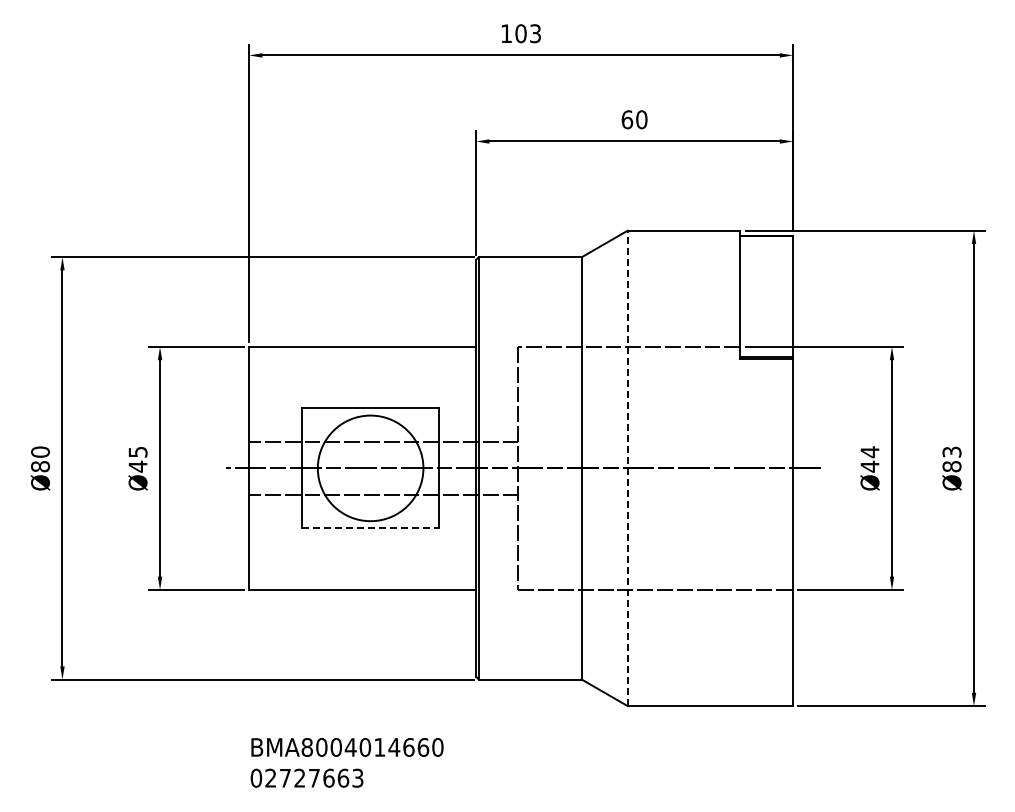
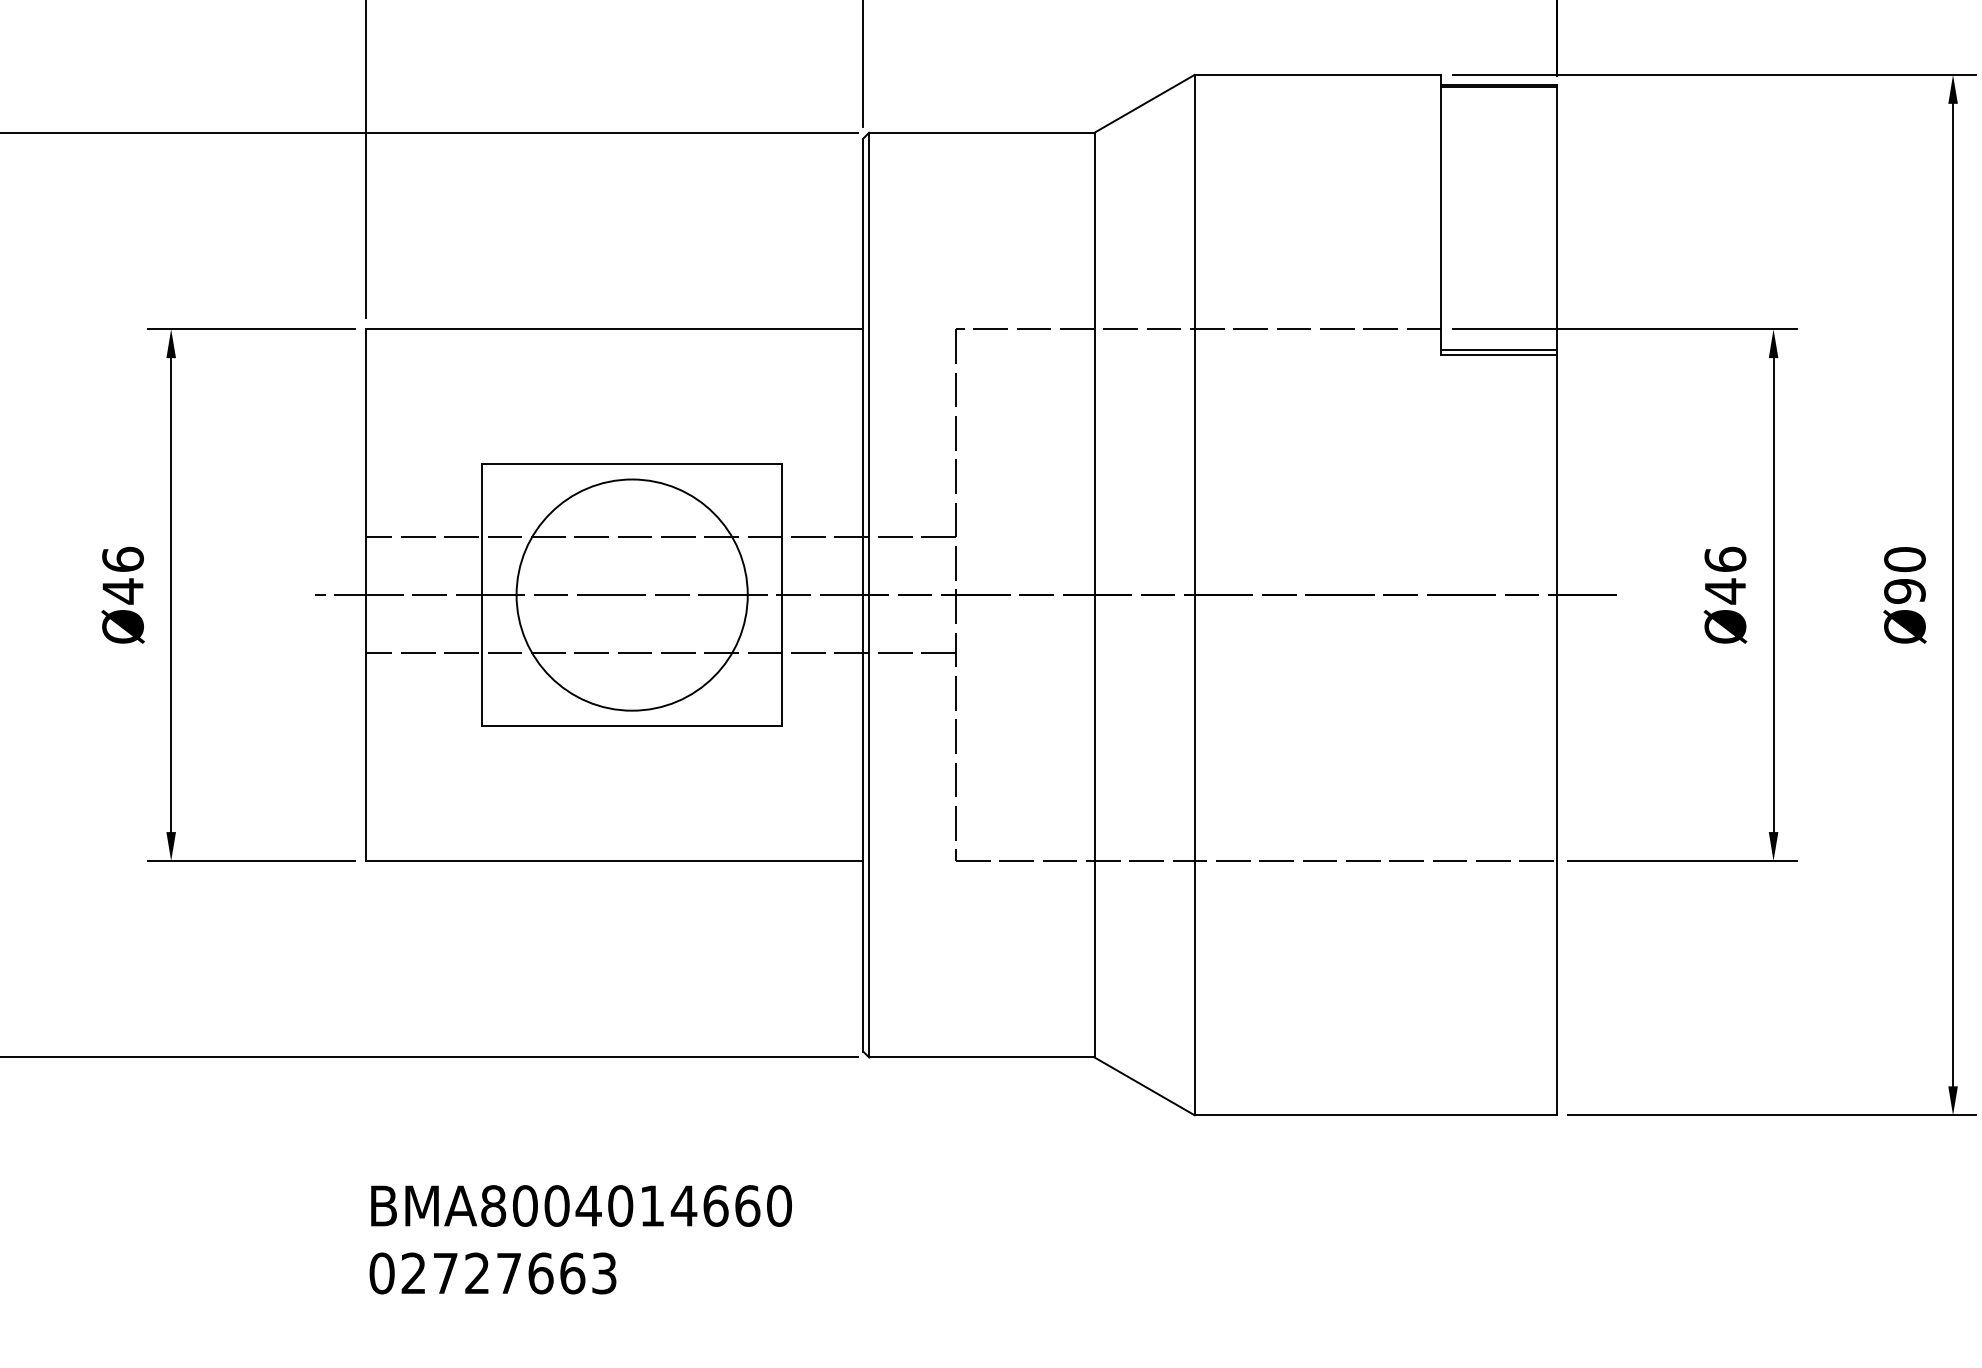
text: (137, 451) -> (121, 558), Ø45 -> Ø46
text: (869, 452) -> (1724, 560), Ø44 -> Ø46
text: (951, 459) -> (1903, 575), Ø83 -> Ø90
line: (627, 468) -> (1194, 595), dashed -> solid
line: (370, 528) -> (631, 726), dashed -> solid

